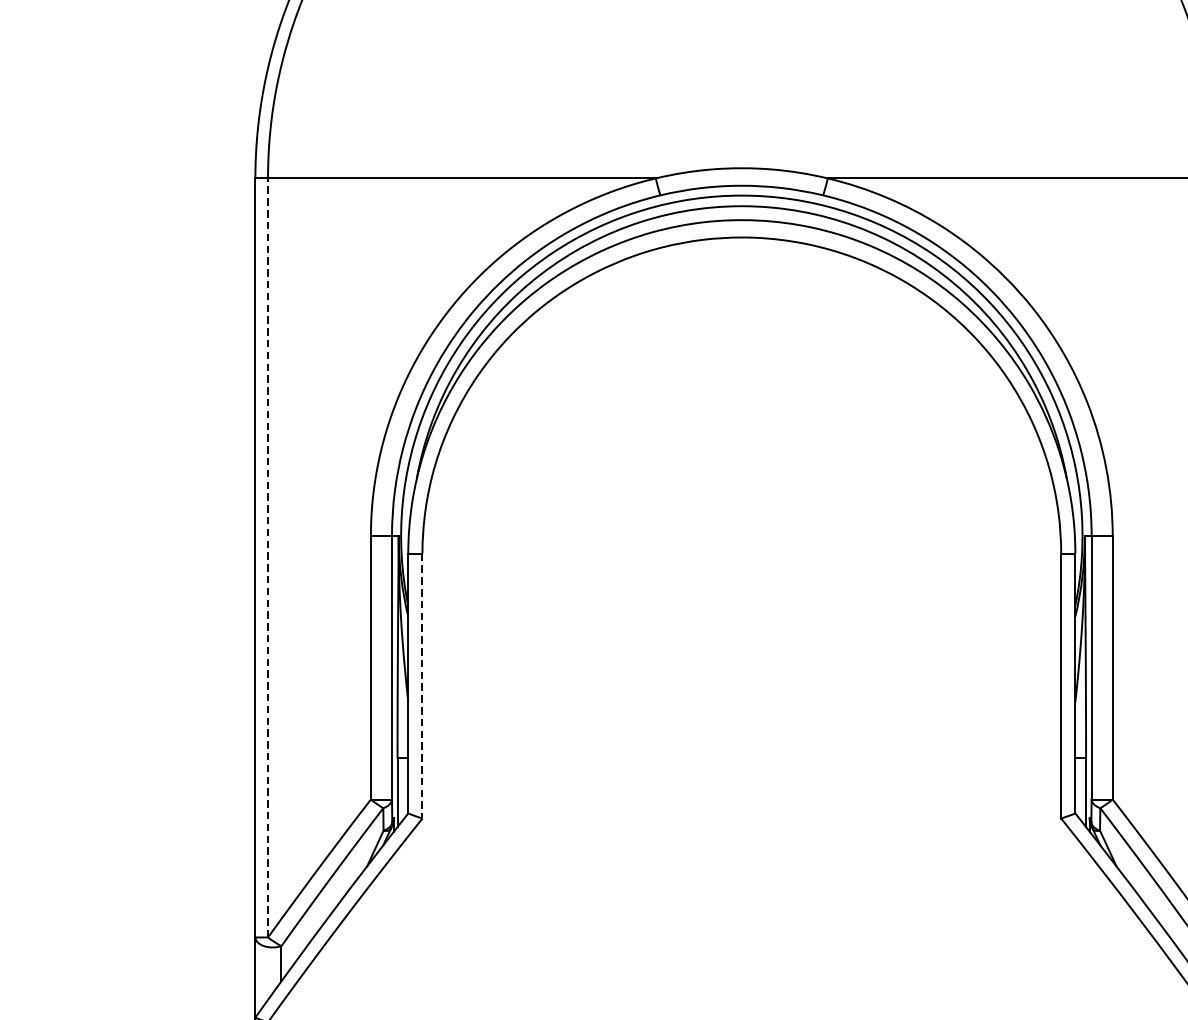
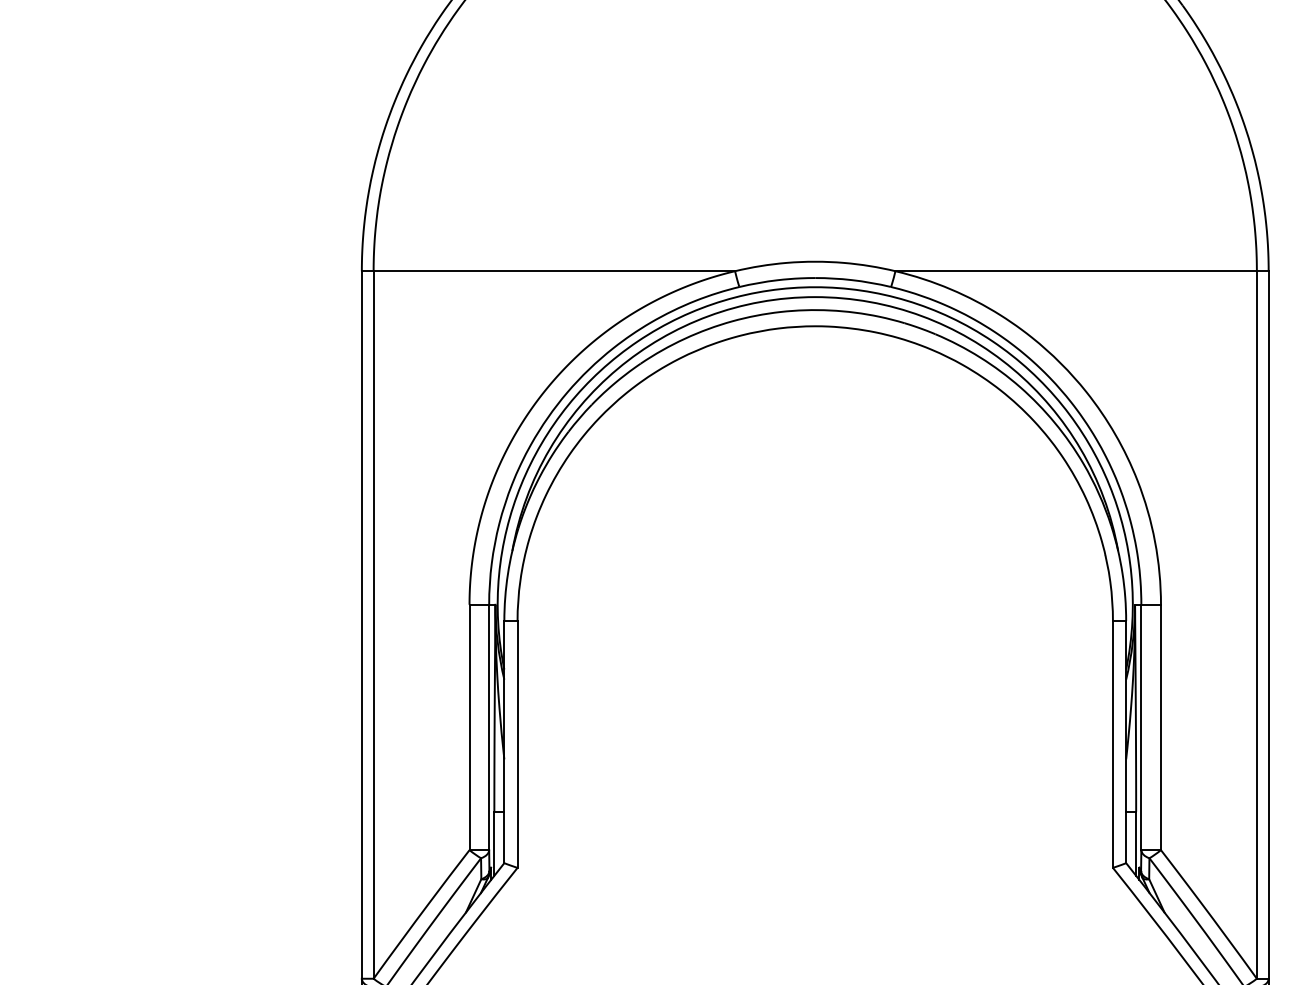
line: (267, 557) -> (373, 624), dashed -> solid
line: (422, 686) -> (517, 744), dashed -> solid

